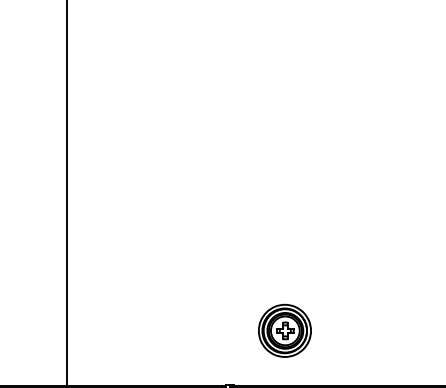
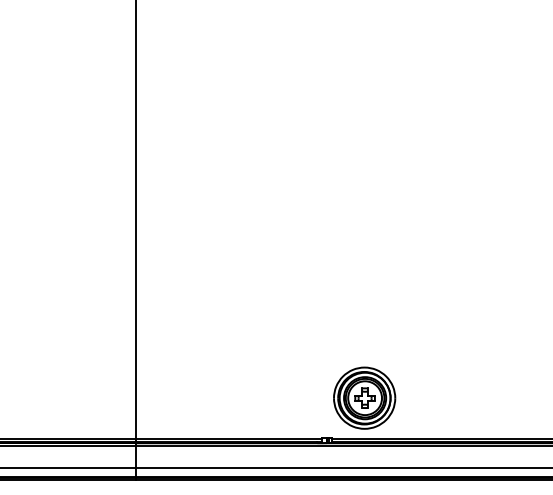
part: (284, 330) -> (364, 397), moved

